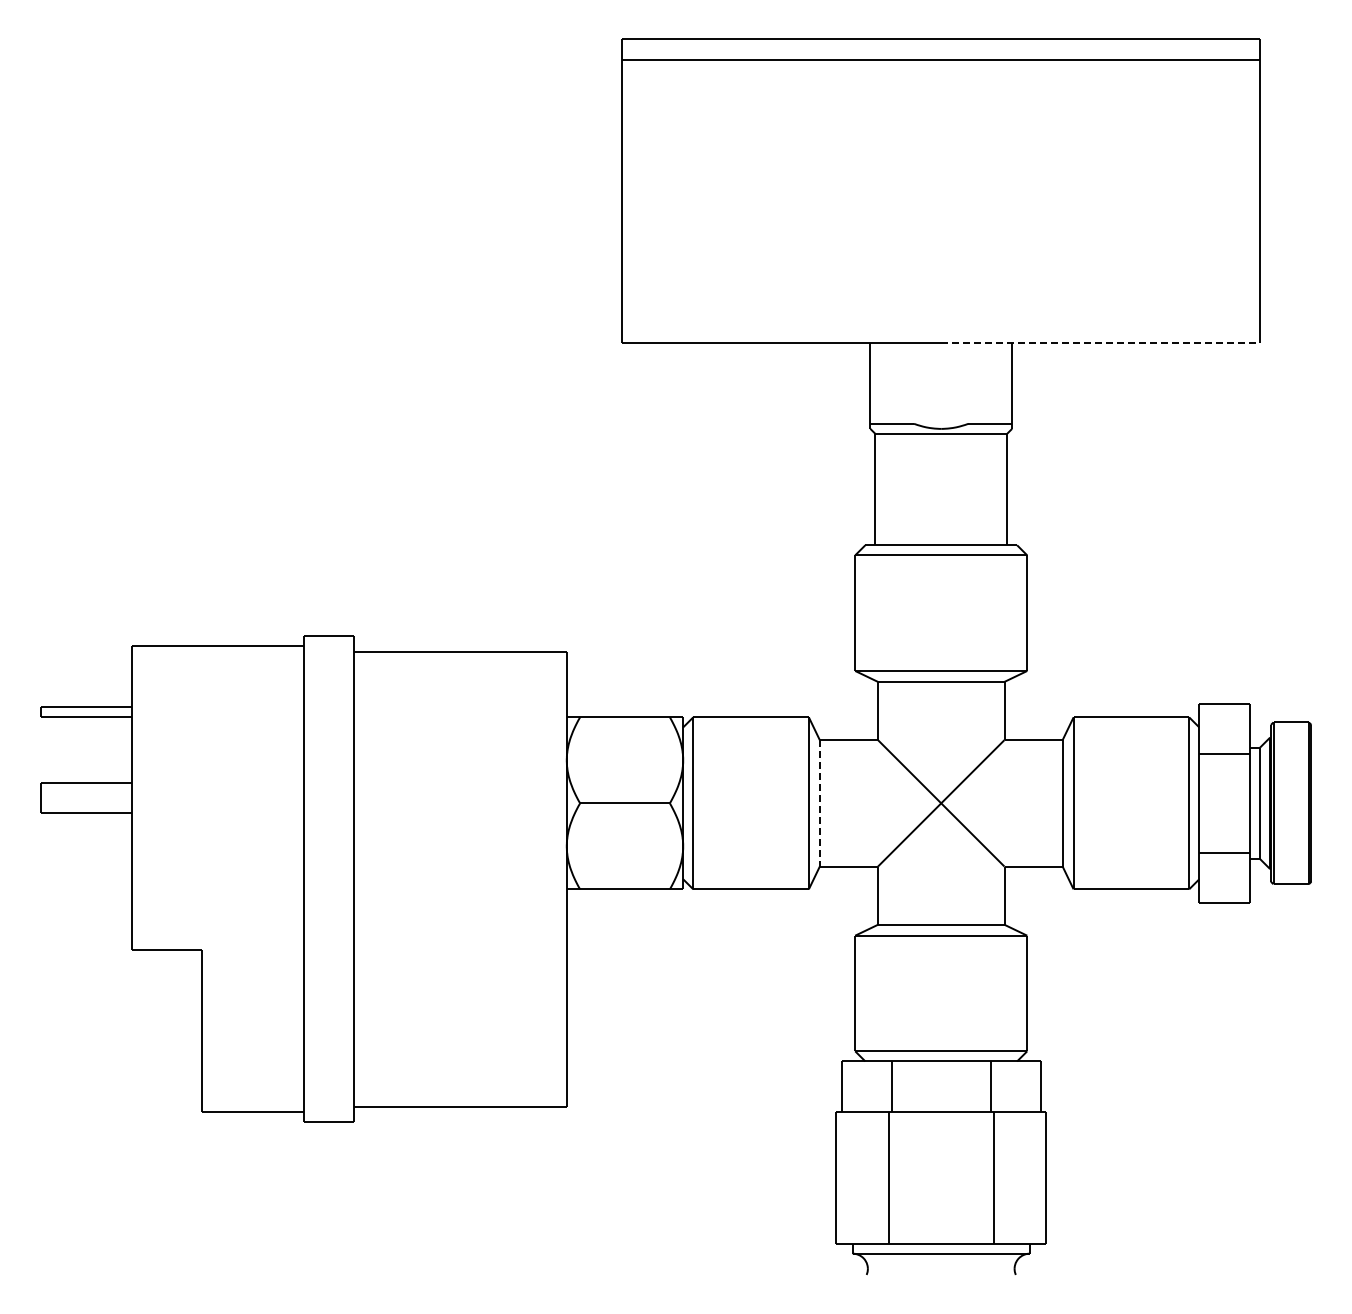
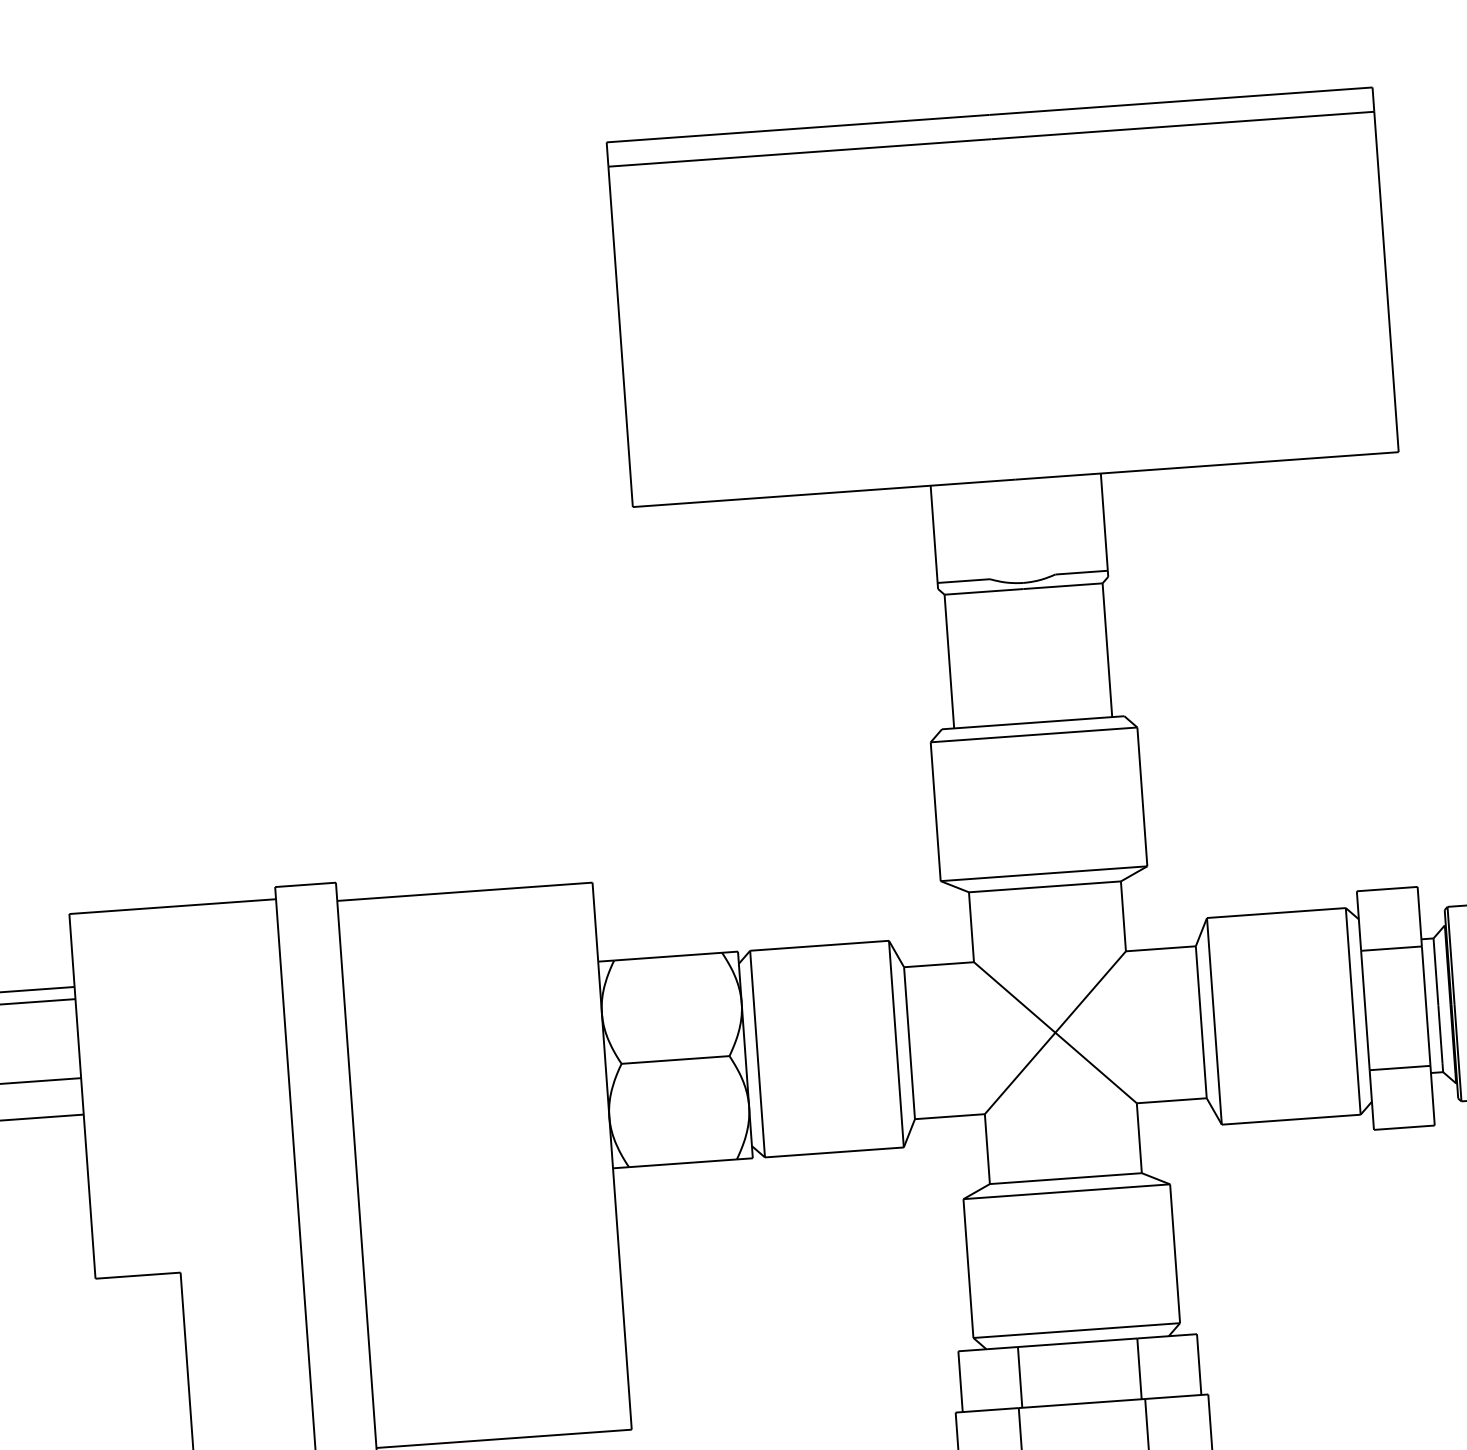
line: (1101, 342) -> (1208, 465), dashed -> solid
line: (819, 803) -> (909, 1043), dashed -> solid

